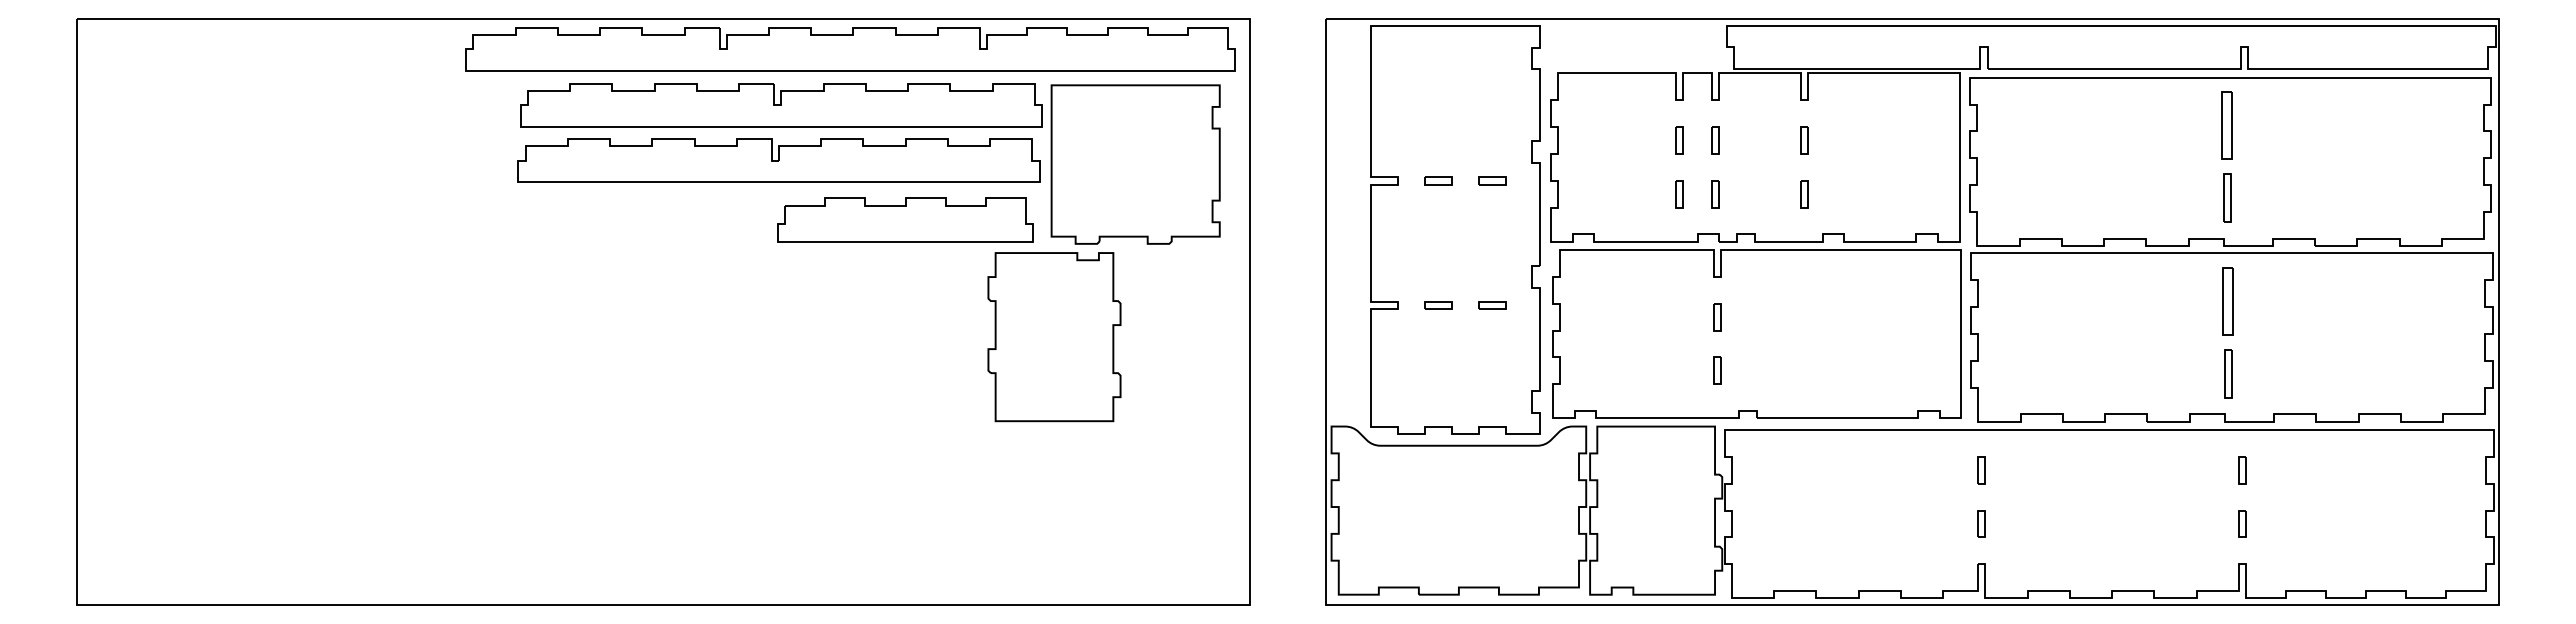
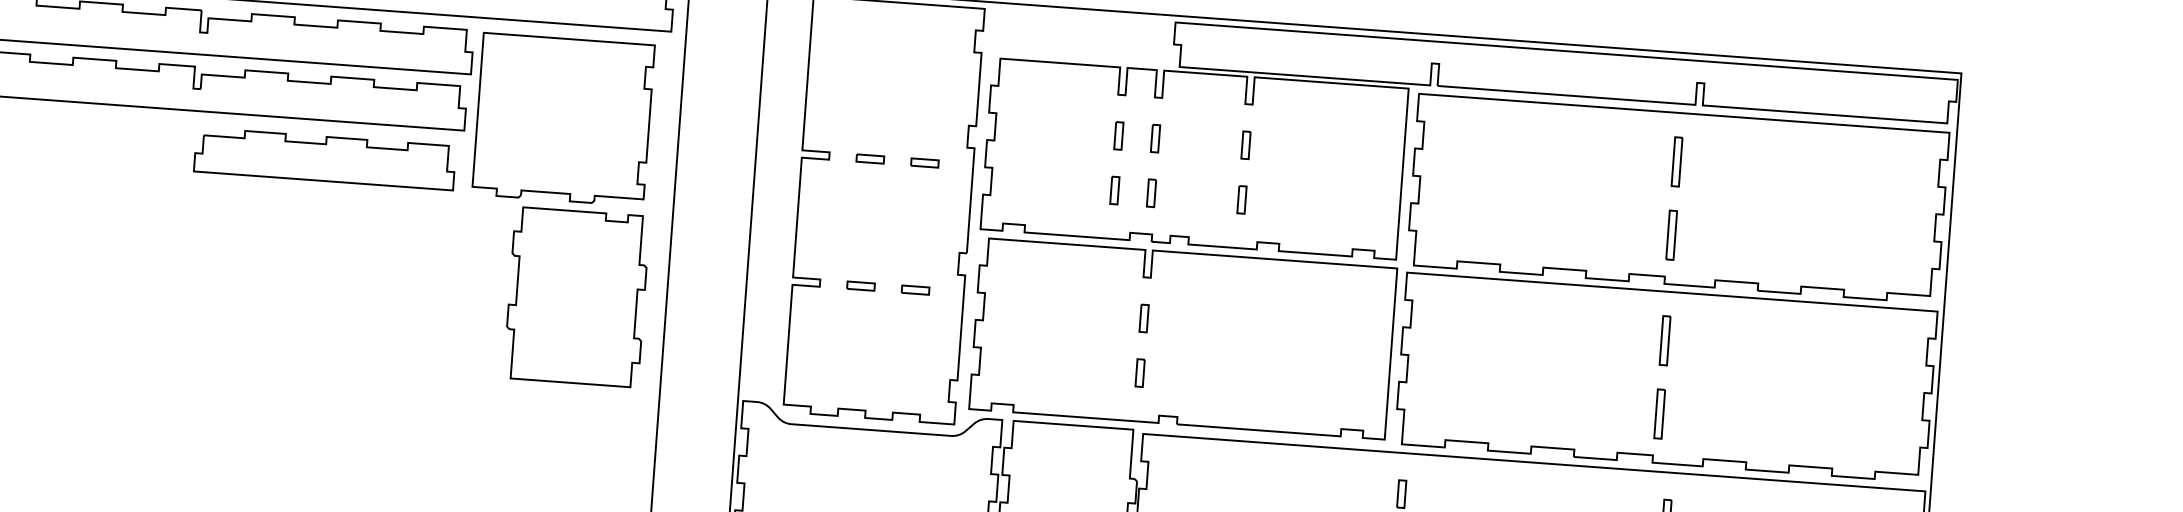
part: (2227, 125) -> (1677, 161), size x0.71
part: (2228, 300) -> (1665, 339), size x0.71
part: (1054, 337) -> (576, 297), moved

